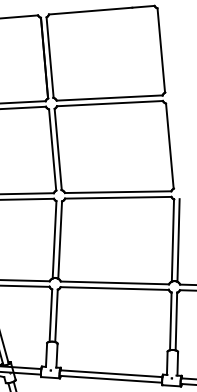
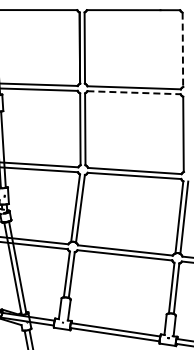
line: (160, 51) -> (182, 50), solid -> dashed
line: (110, 103) -> (134, 92), solid -> dashed

